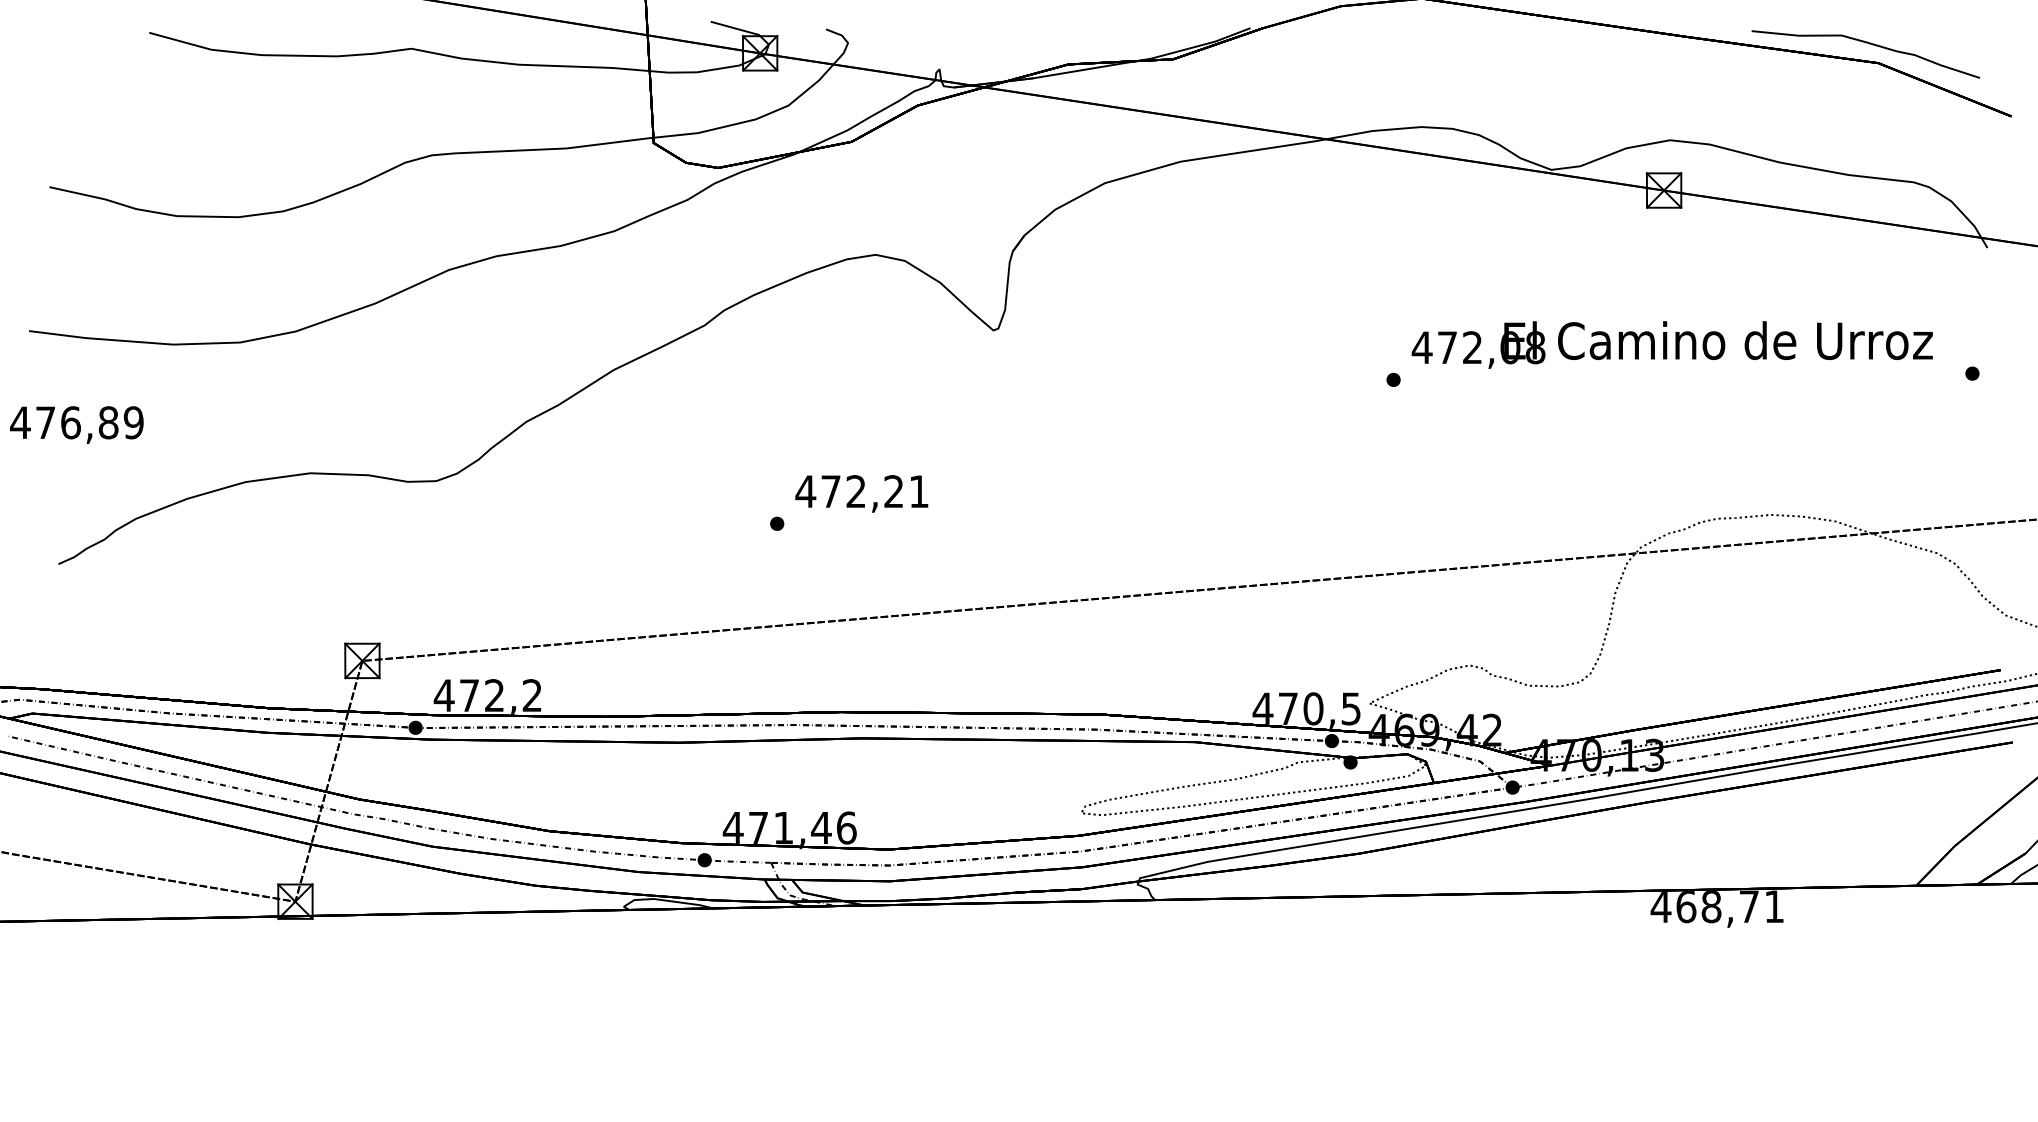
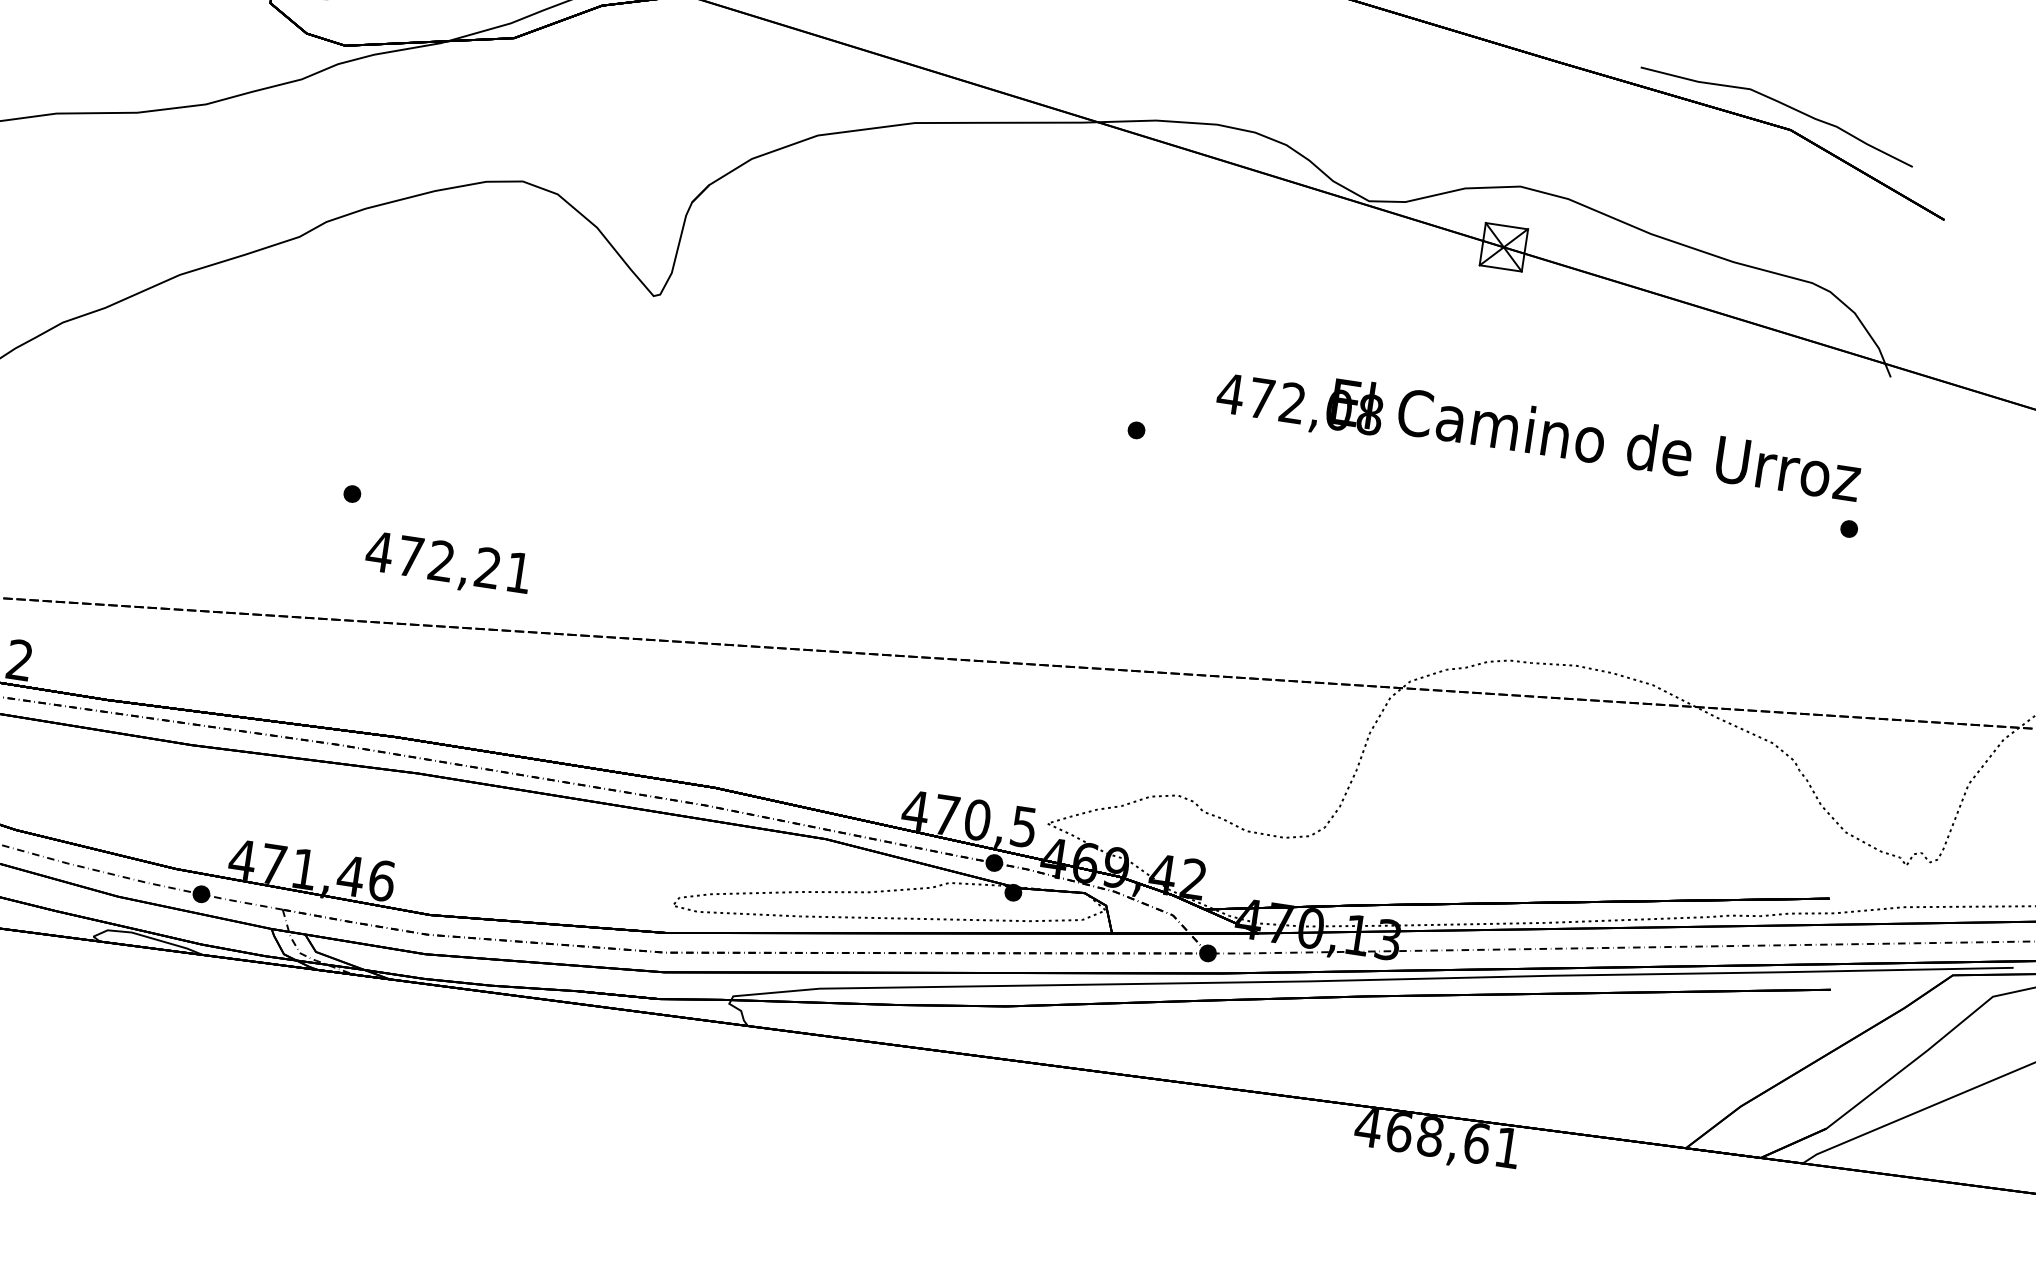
text: (1671, 344) -> (1537, 435), moved
text: (861, 493) -> (447, 564), moved
text: (1749, 906) -> (1477, 1143), 468,71 -> 468,61

